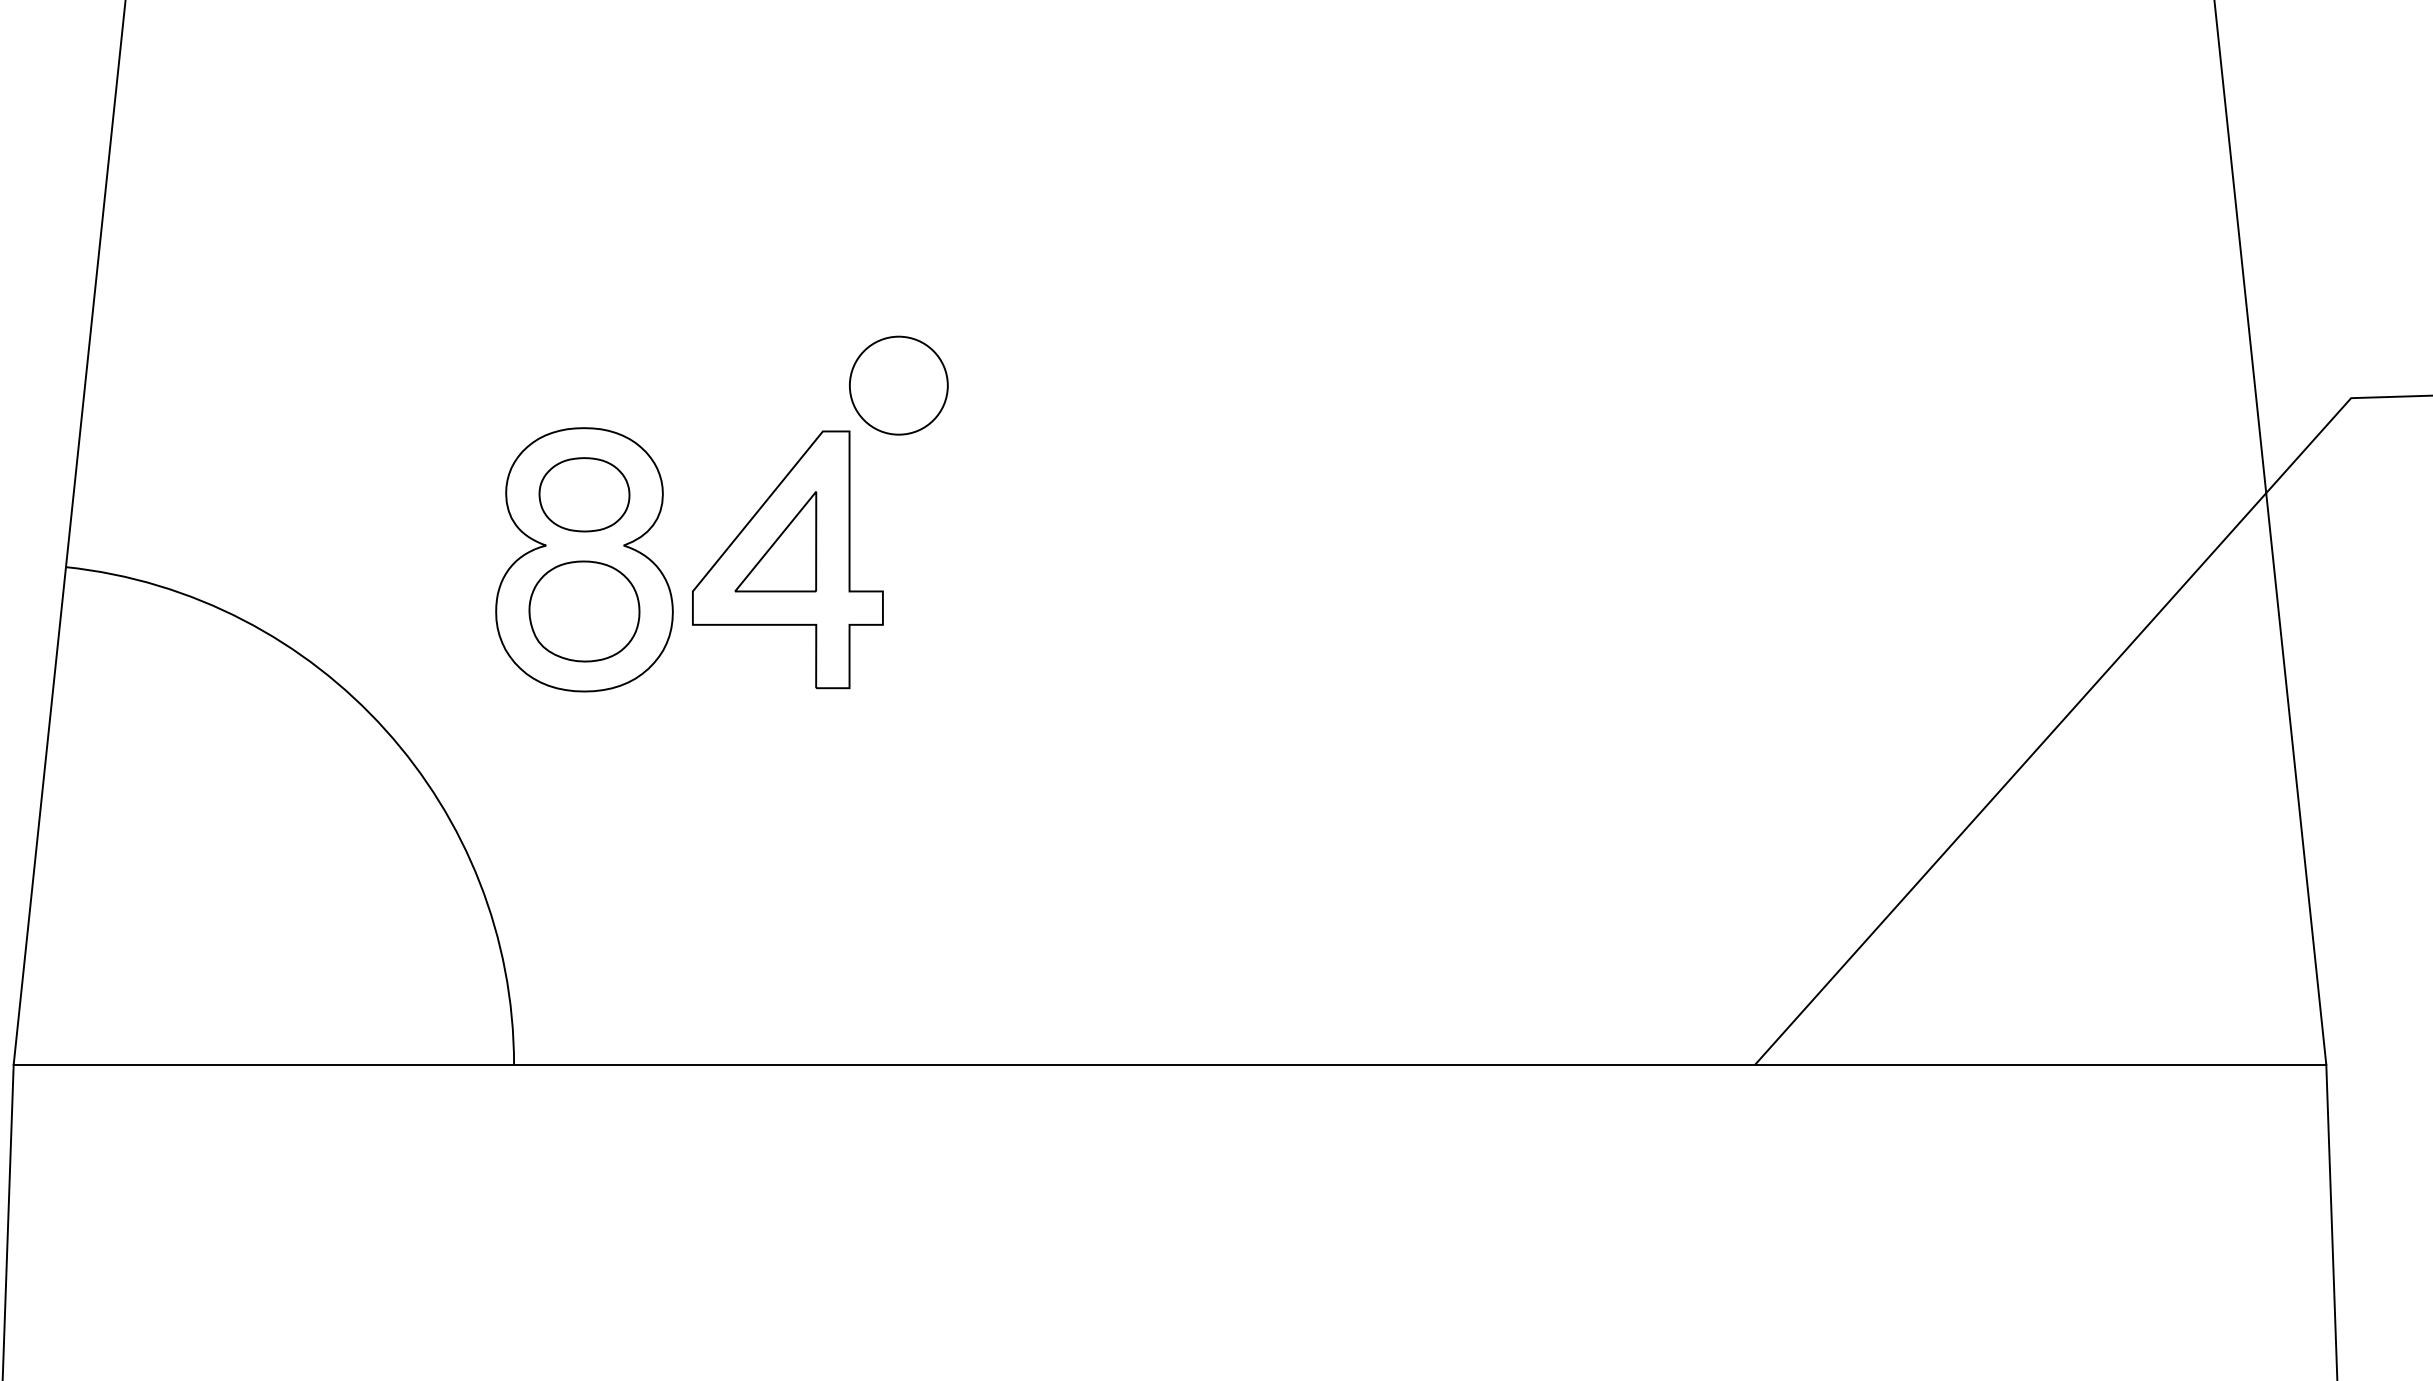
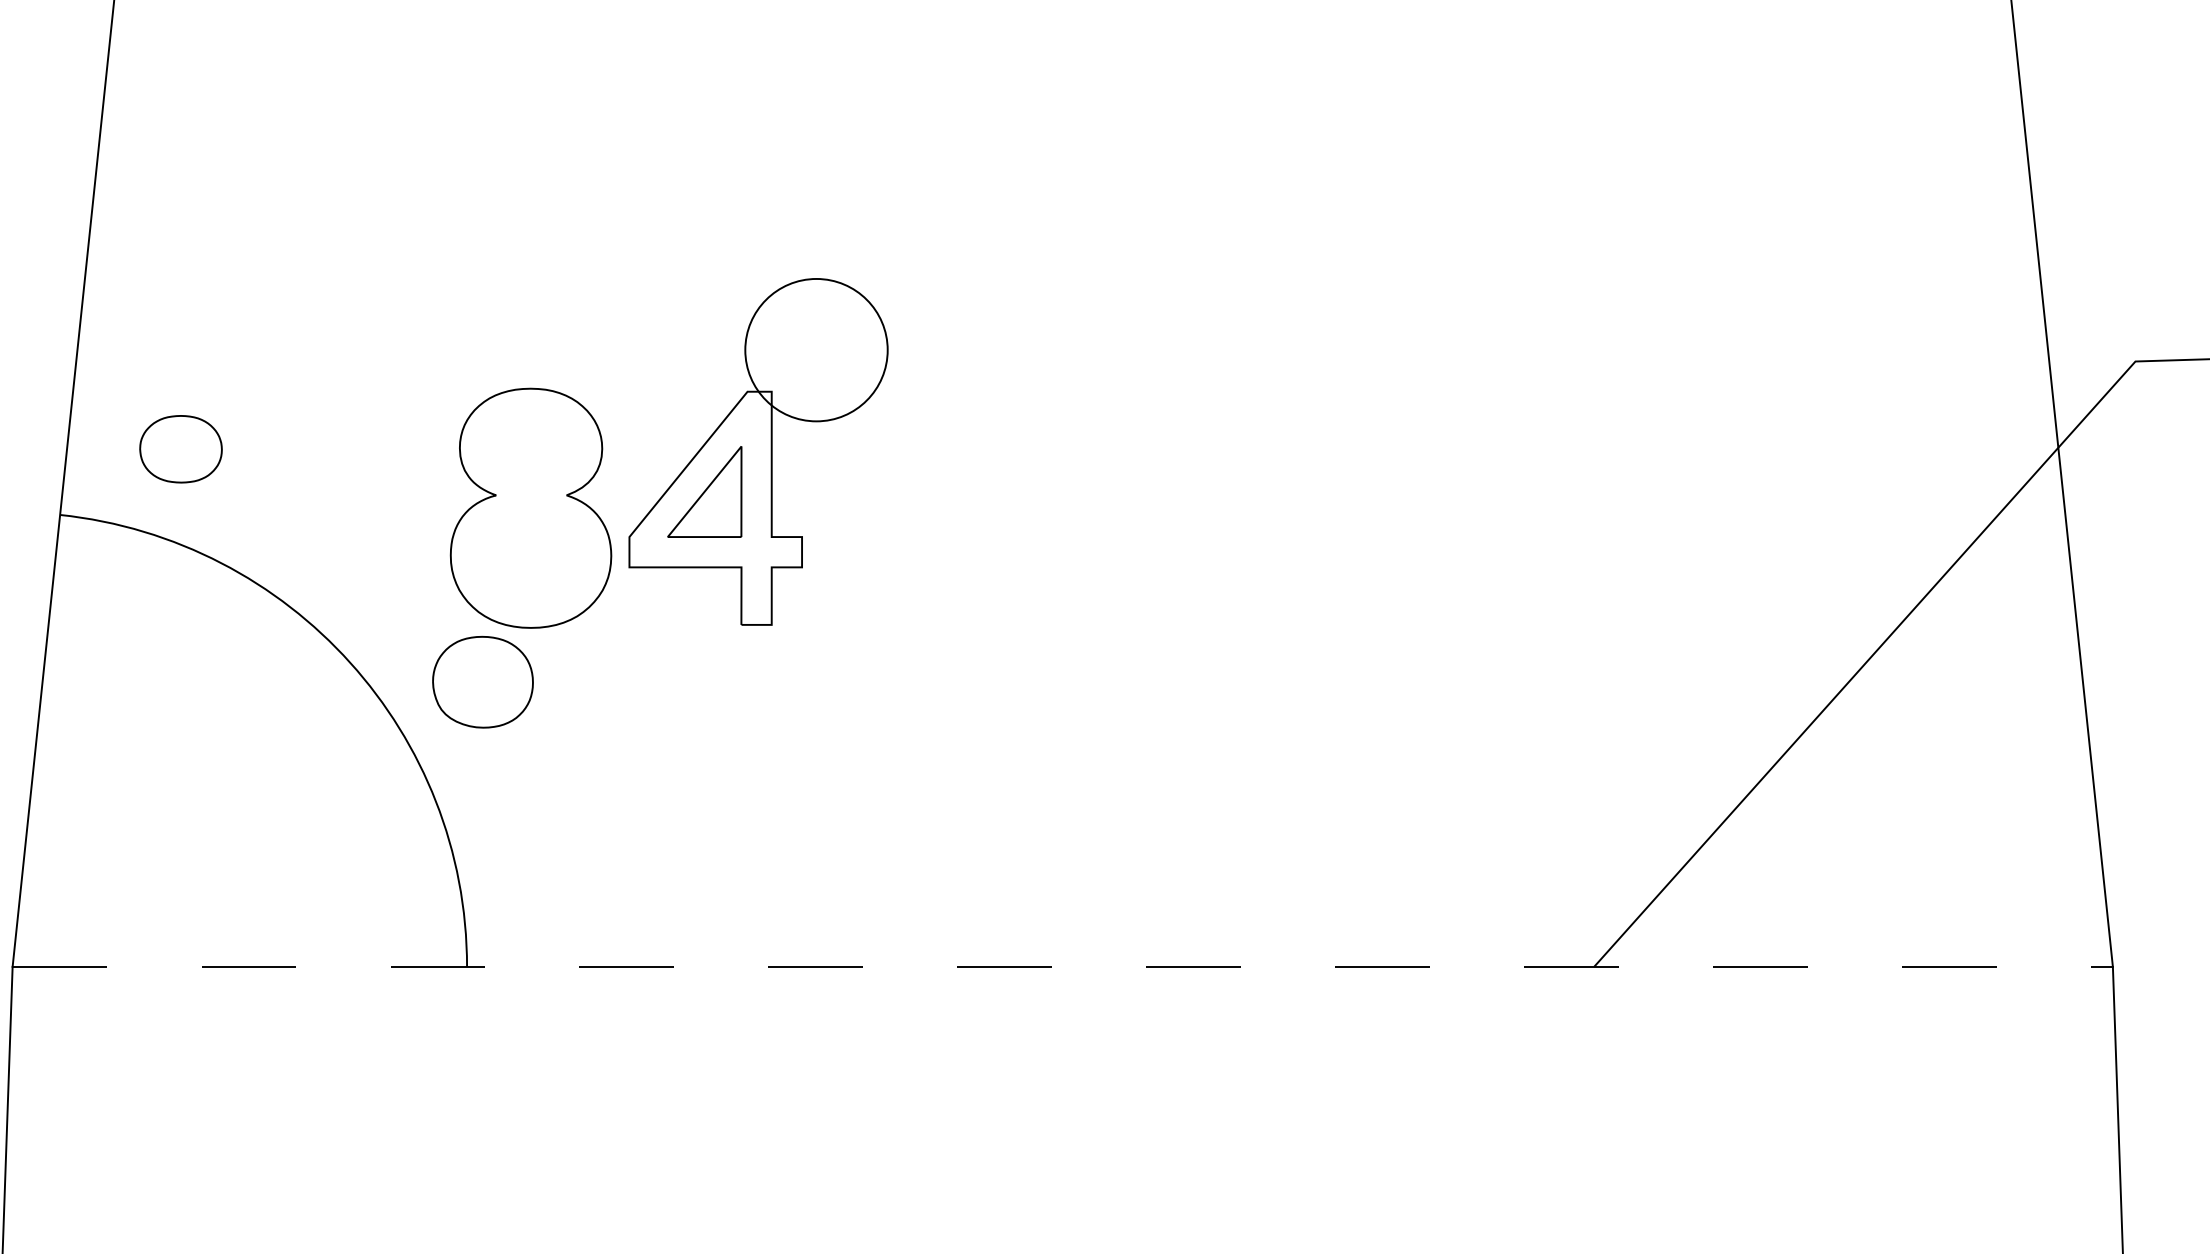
circle: (898, 384) -> (816, 349), size x1.6
curve: (583, 530) -> (180, 481), moved
part: (583, 611) -> (482, 682), moved
line: (1170, 1064) -> (1063, 966), solid -> dashed

